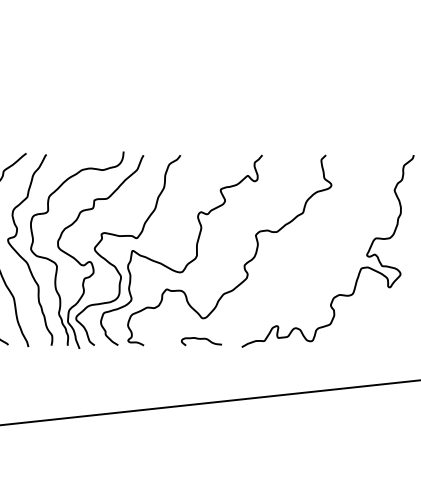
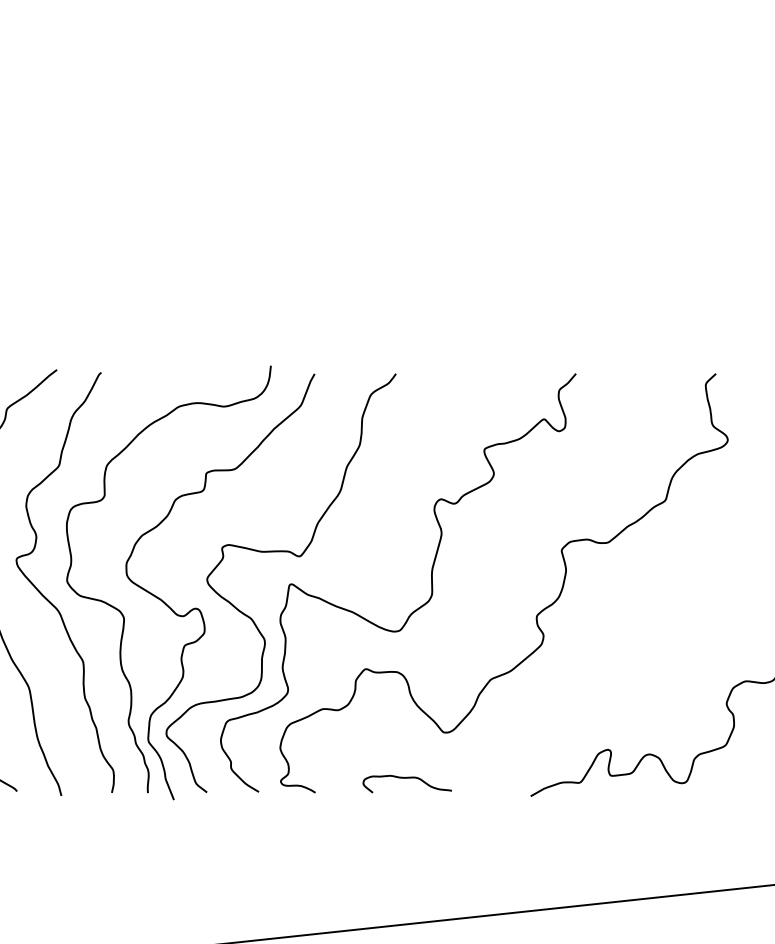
curve: (200, 339) -> (404, 779), moved

